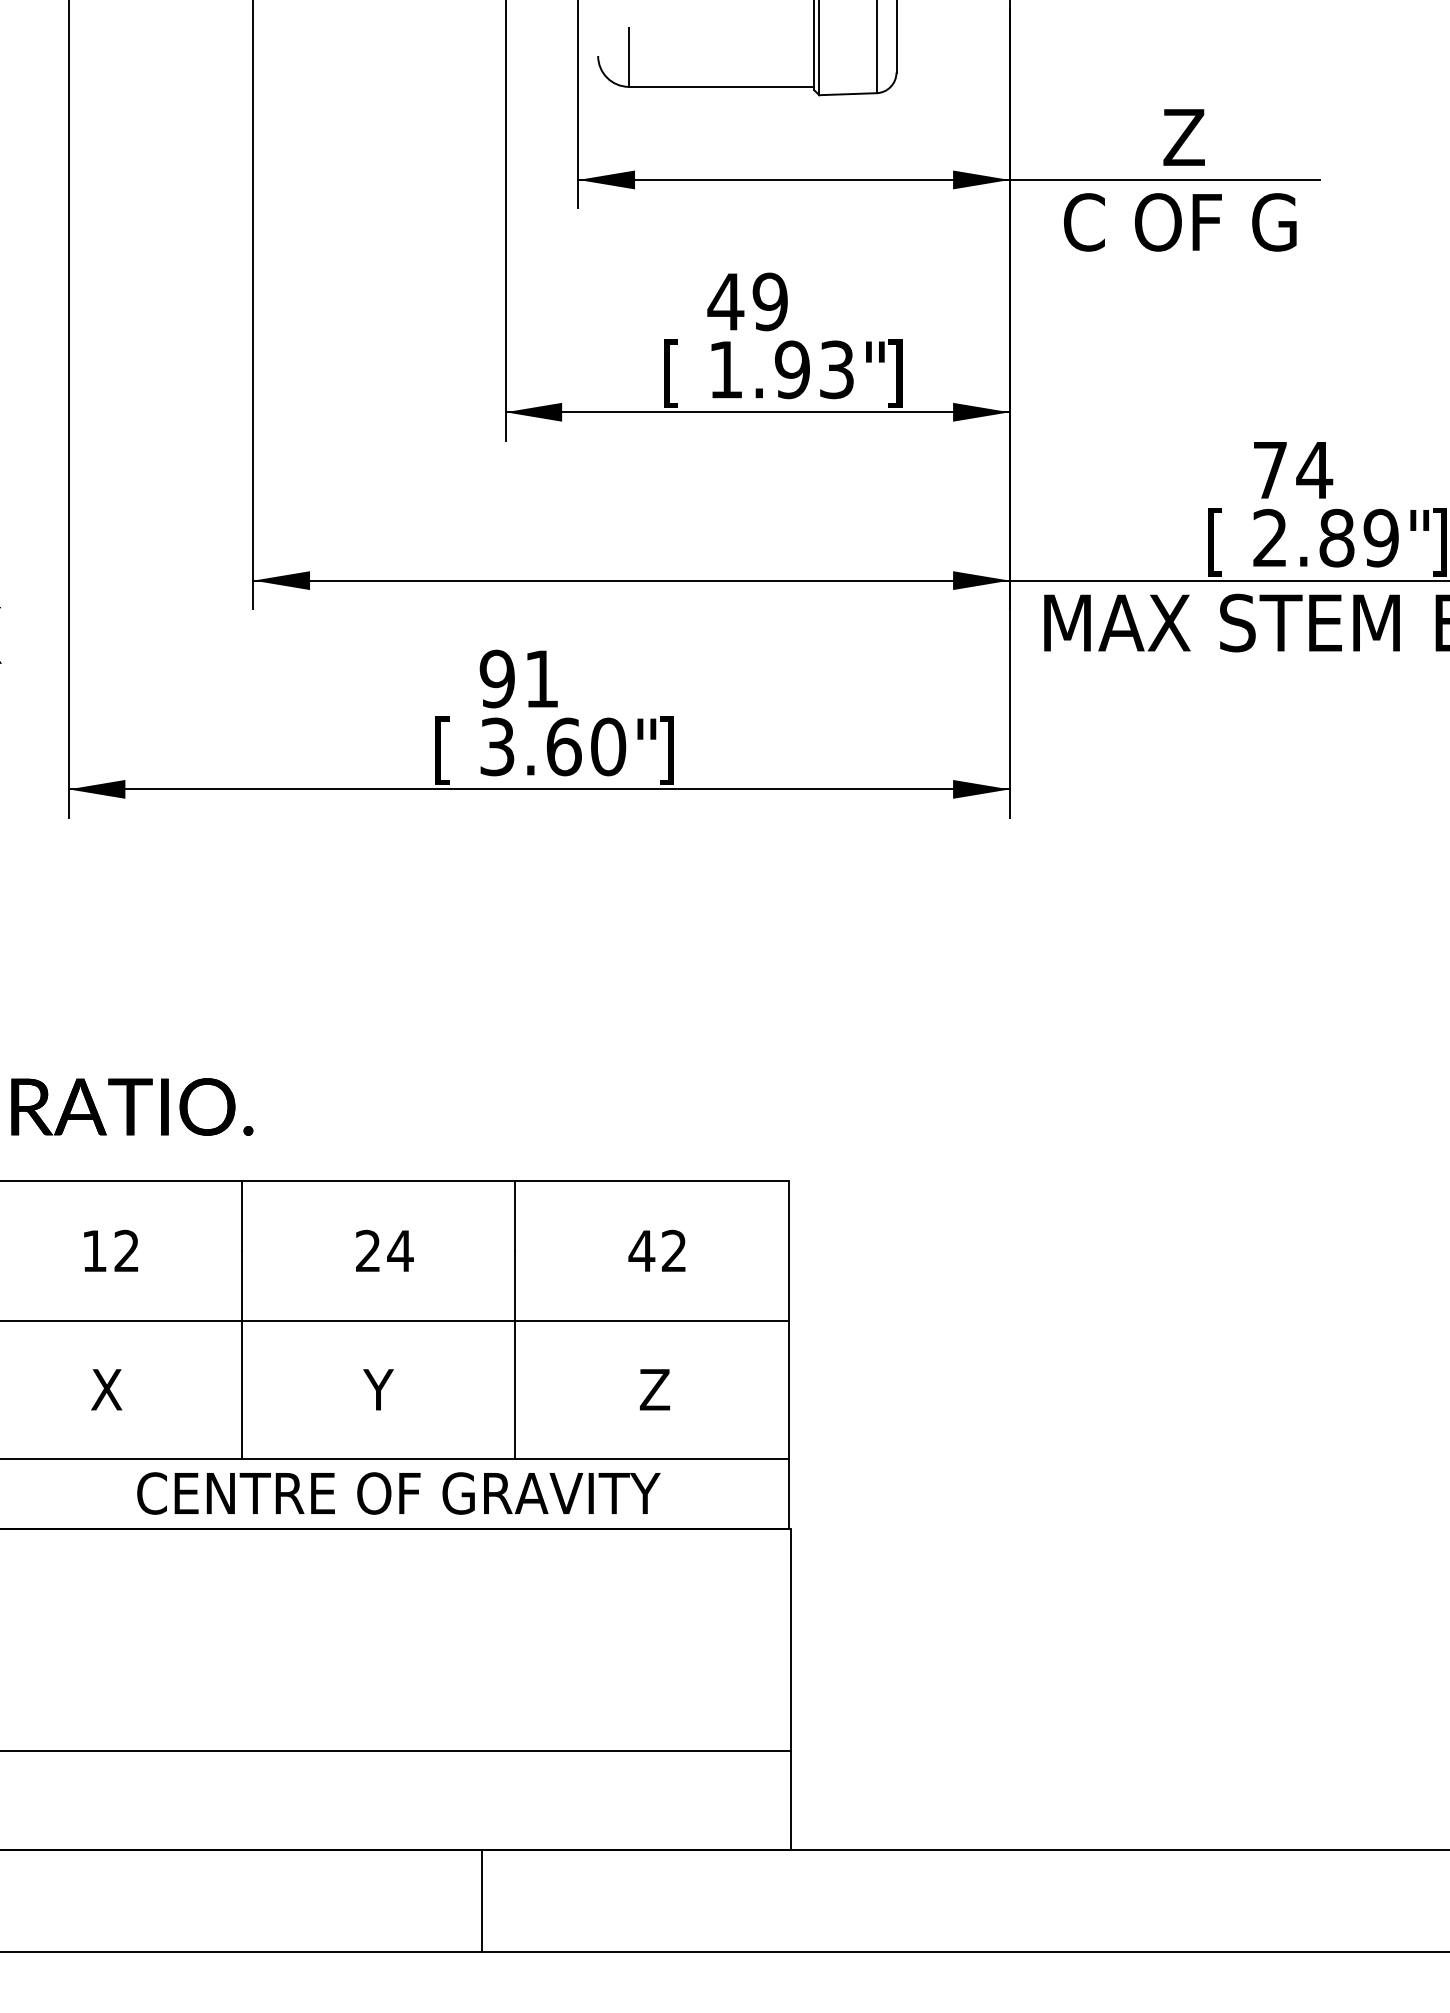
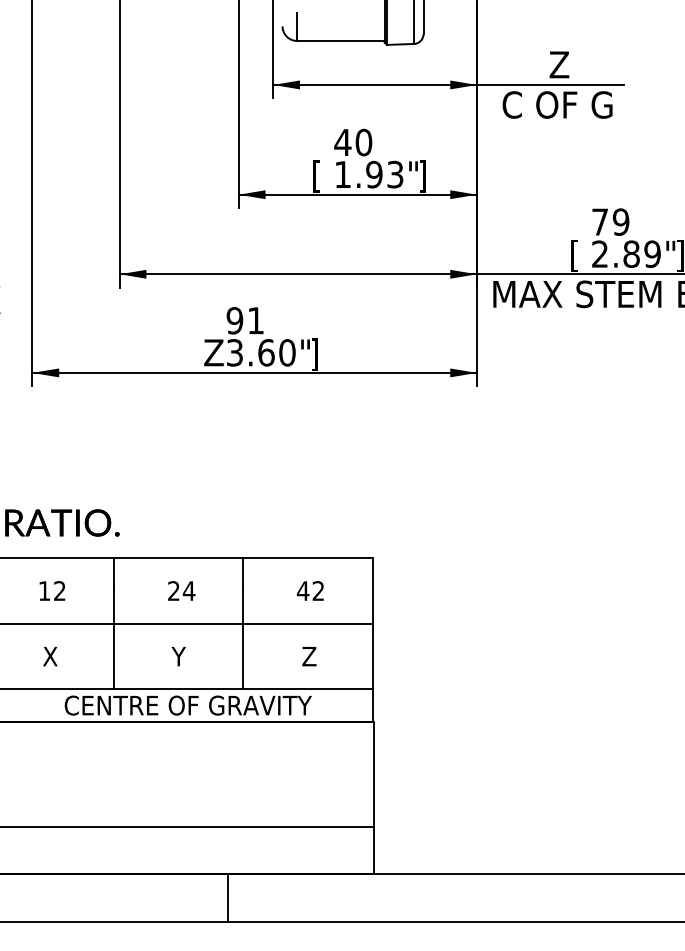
text: (769, 301) -> (363, 142), 49 -> 40
text: (1313, 468) -> (620, 221), 74 -> 79
text: (451, 750) -> (213, 354), [ -> Z

